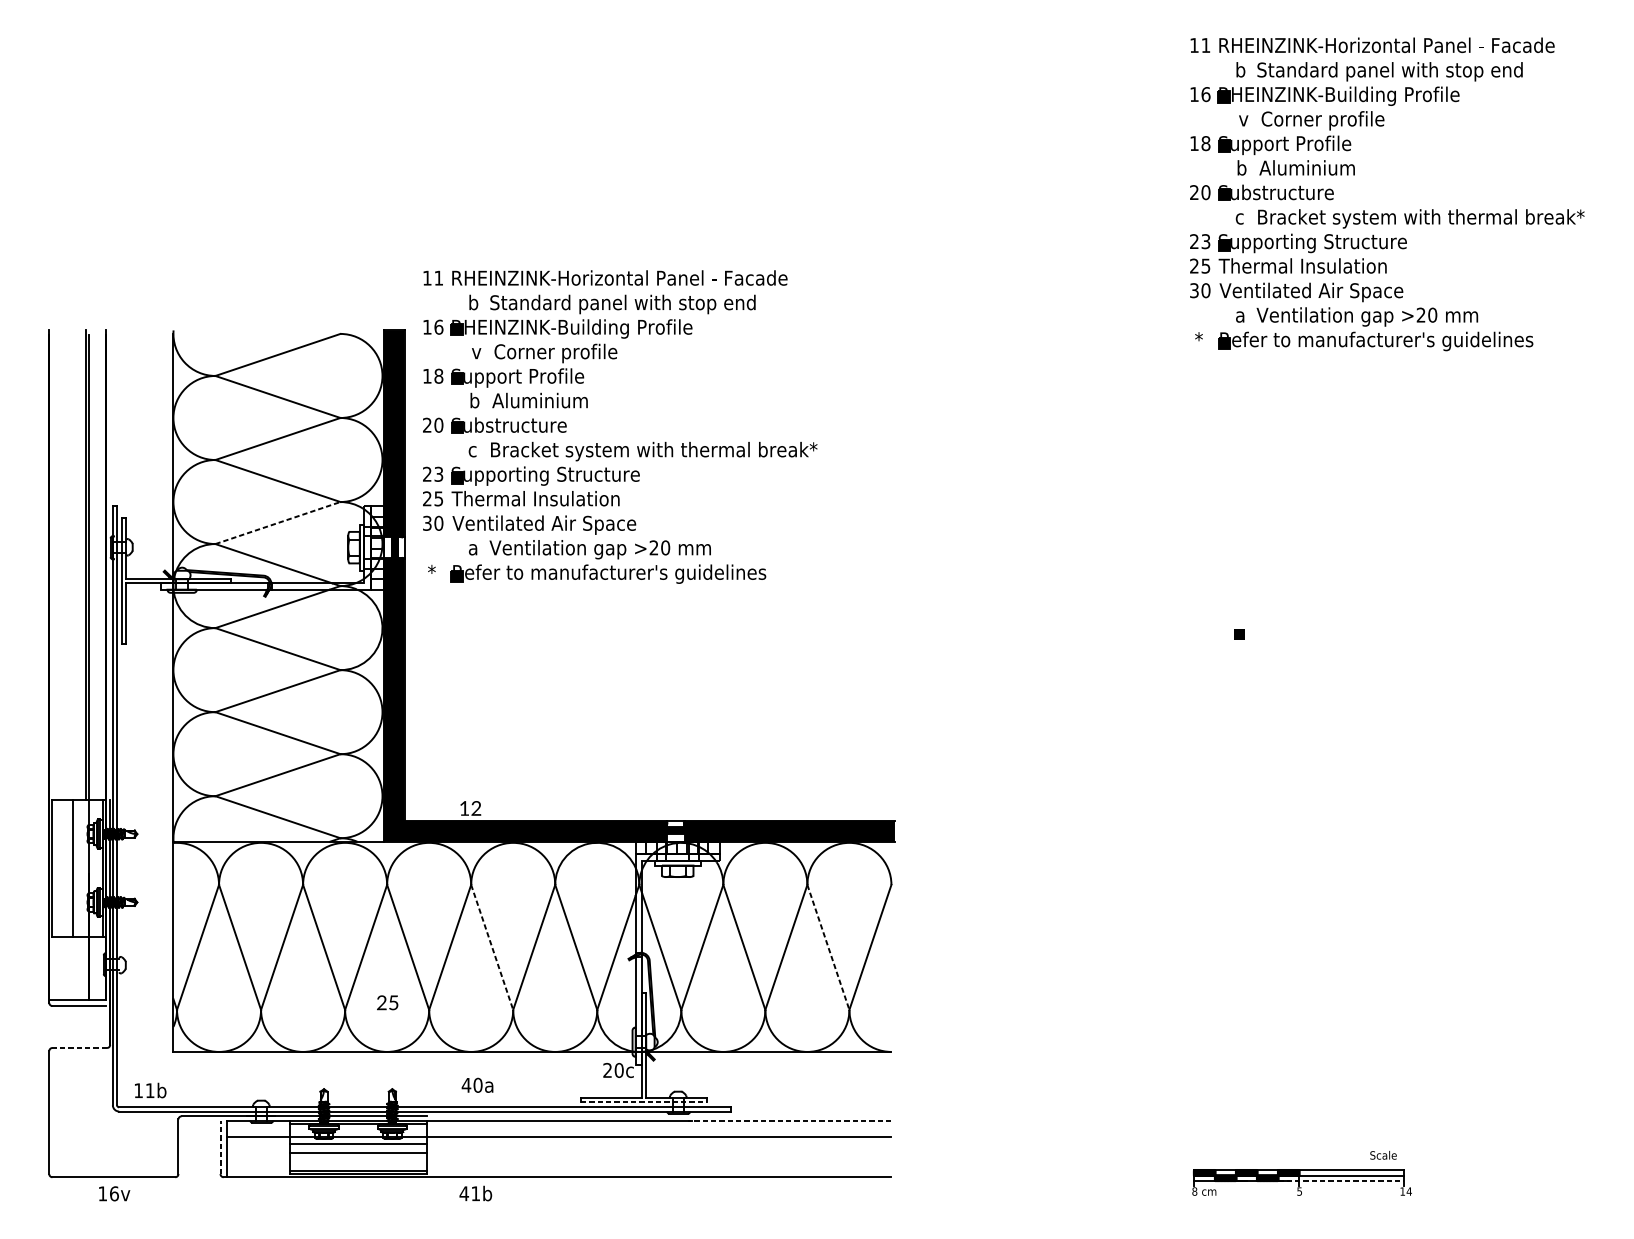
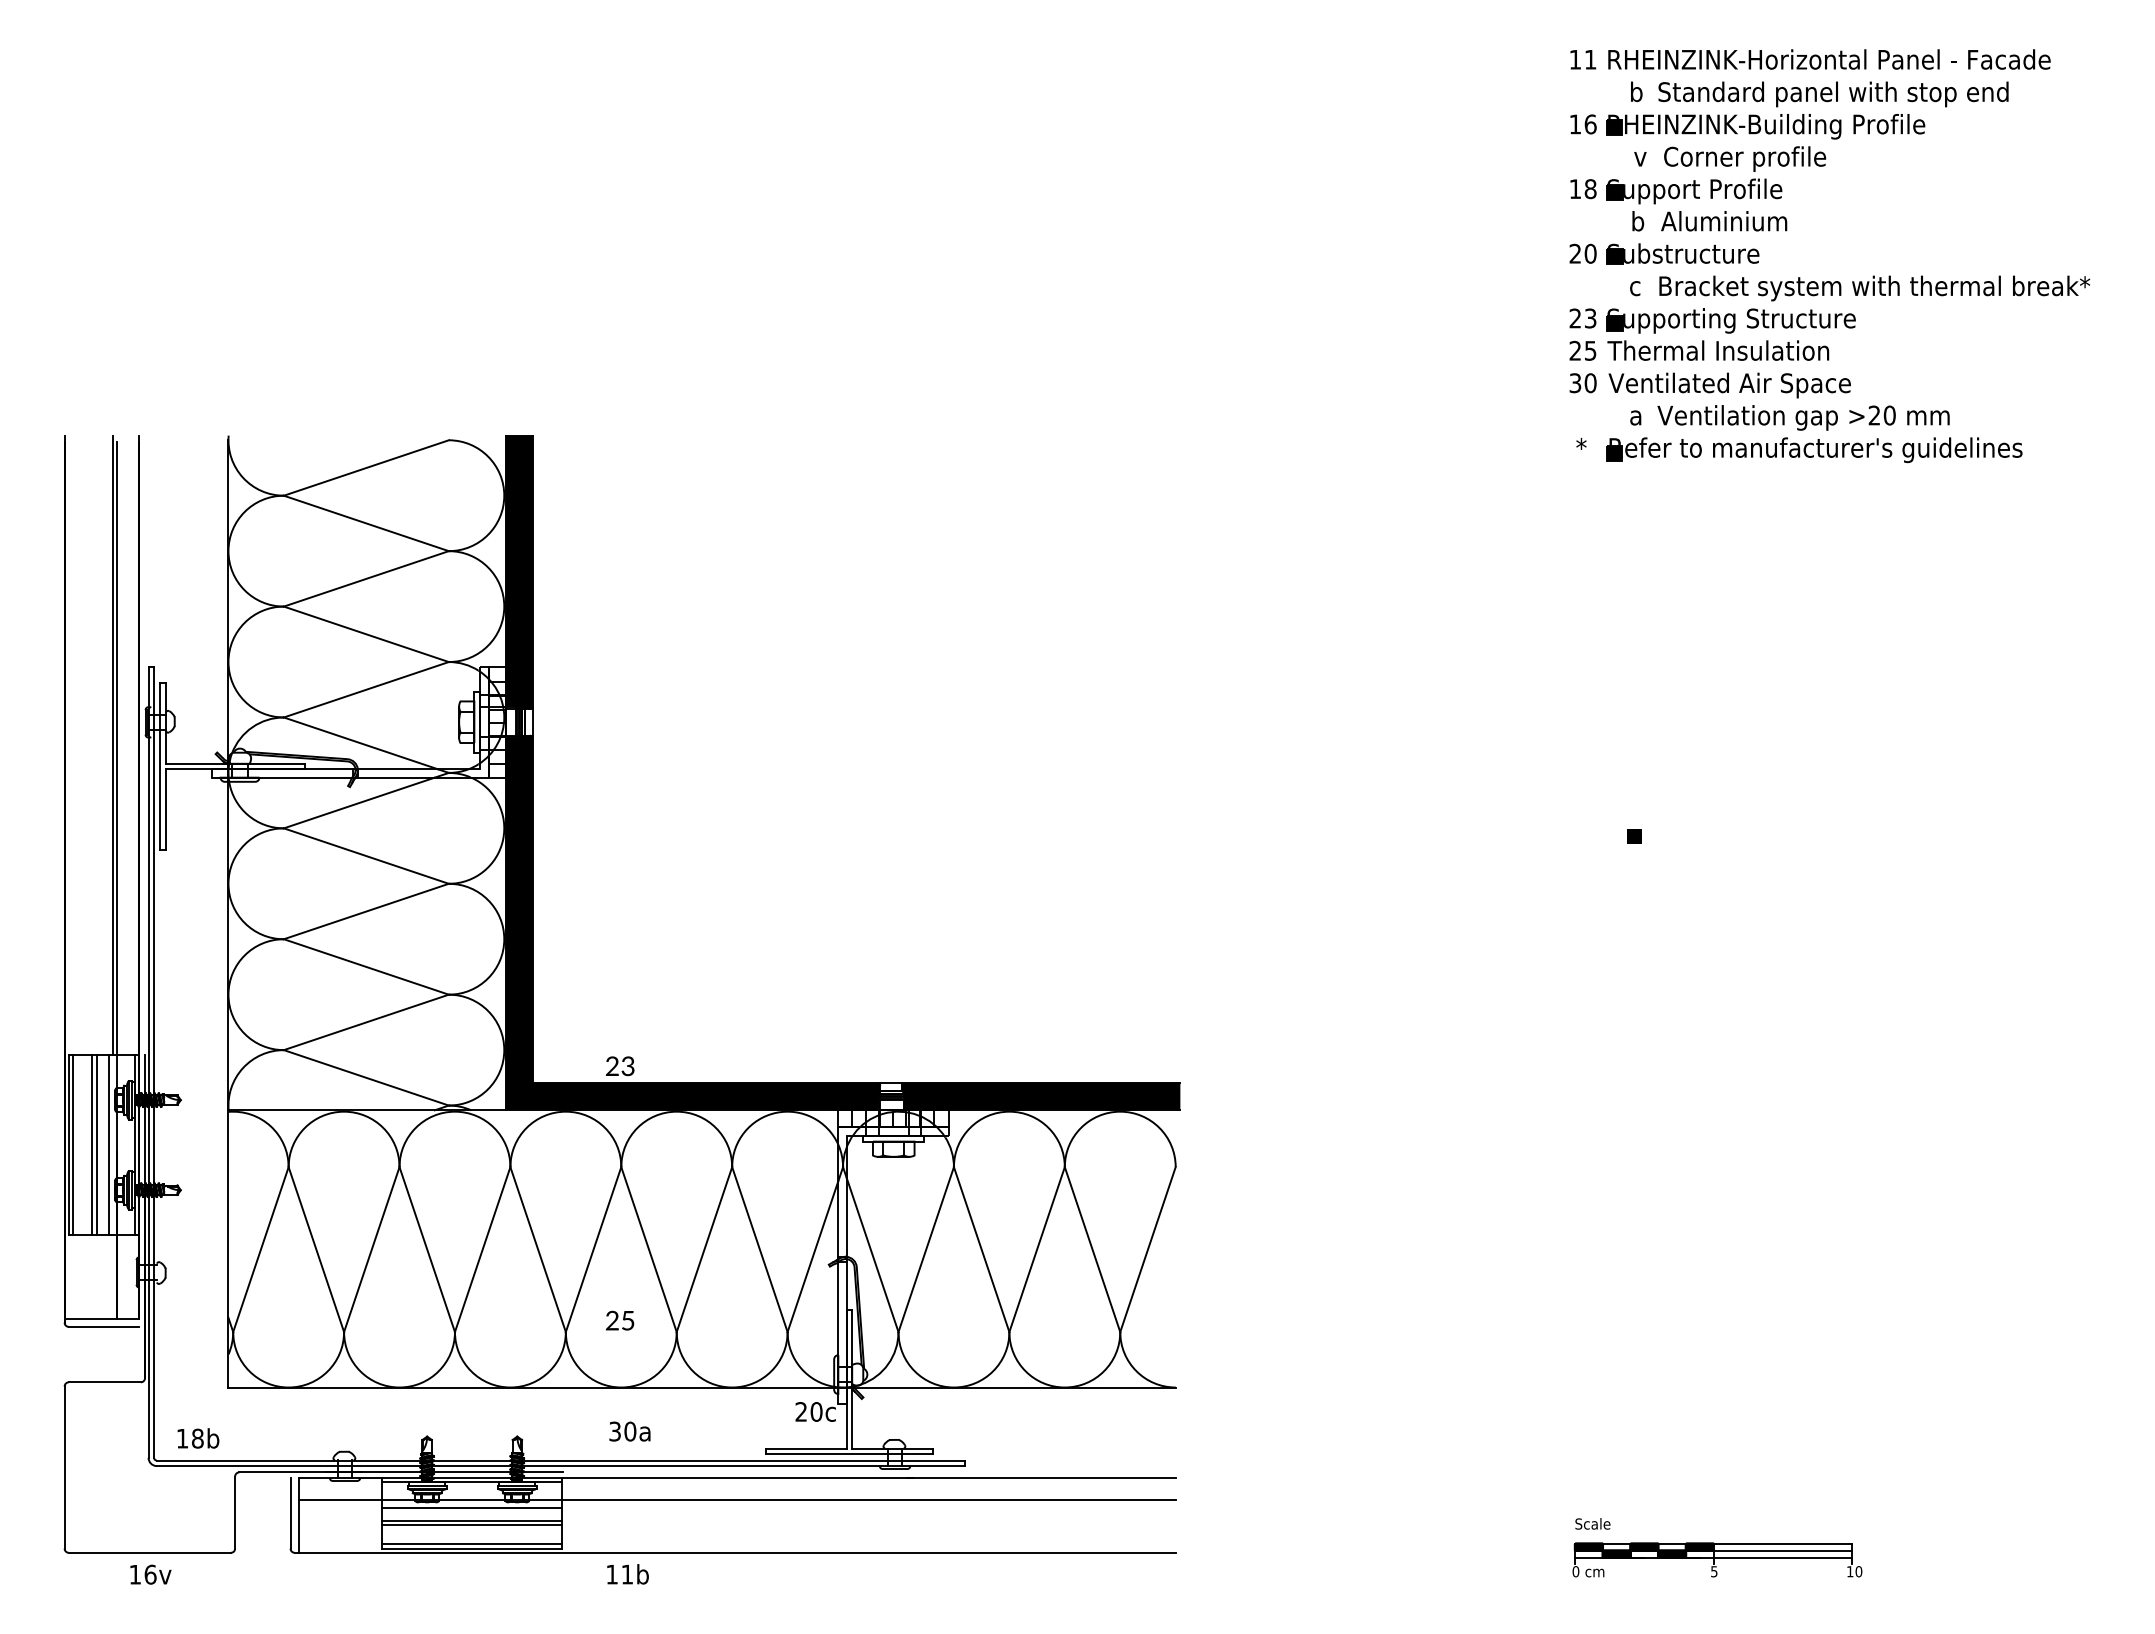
part: (619, 446) -> (817, 588), removed
line: (278, 522) -> (366, 689), dashed -> solid
text: (469, 808) -> (619, 1066), 12 -> 23
line: (55, 868) -> (72, 1145), added
line: (70, 868) -> (92, 1145), added
line: (83, 868) -> (109, 1145), added
line: (492, 948) -> (649, 1250), dashed -> solid
line: (828, 948) -> (1092, 1250), dashed -> solid
text: (387, 1002) -> (620, 1320), moved
line: (79, 1048) -> (104, 1382), dashed -> solid
text: (466, 1085) -> (614, 1431), 40a -> 30a
text: (149, 1090) -> (197, 1438), 11b -> 18b
line: (644, 1102) -> (849, 1454), dashed -> solid
line: (789, 1120) -> (1041, 1477), dashed -> solid
line: (220, 1146) -> (290, 1512), dashed -> solid
text: (1383, 1155) -> (1592, 1523), moved
line: (358, 1156) -> (472, 1525), added
line: (1341, 1180) -> (1769, 1557), dashed -> solid
text: (1194, 1191) -> (1575, 1571), 8 -> 0
text: (1408, 1191) -> (1858, 1571), 14 -> 10
text: (463, 1193) -> (611, 1574), 41b -> 11b

